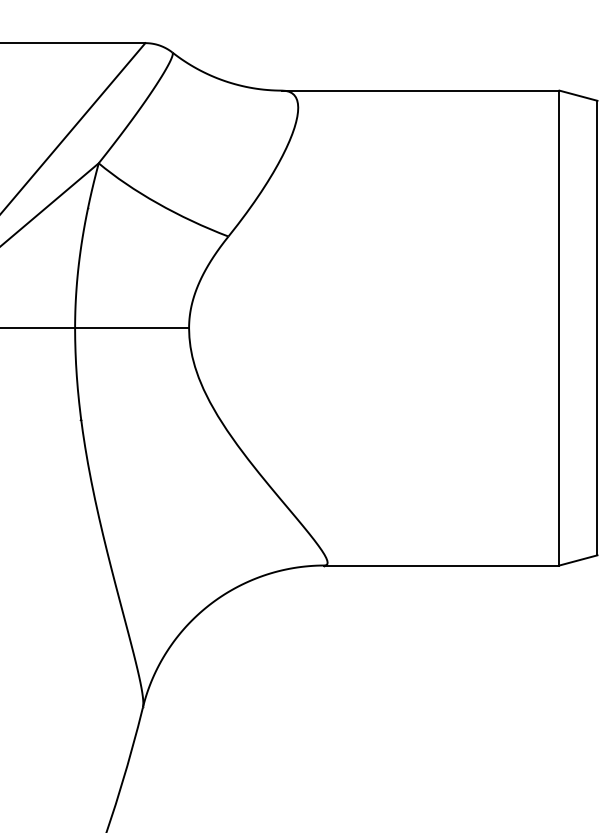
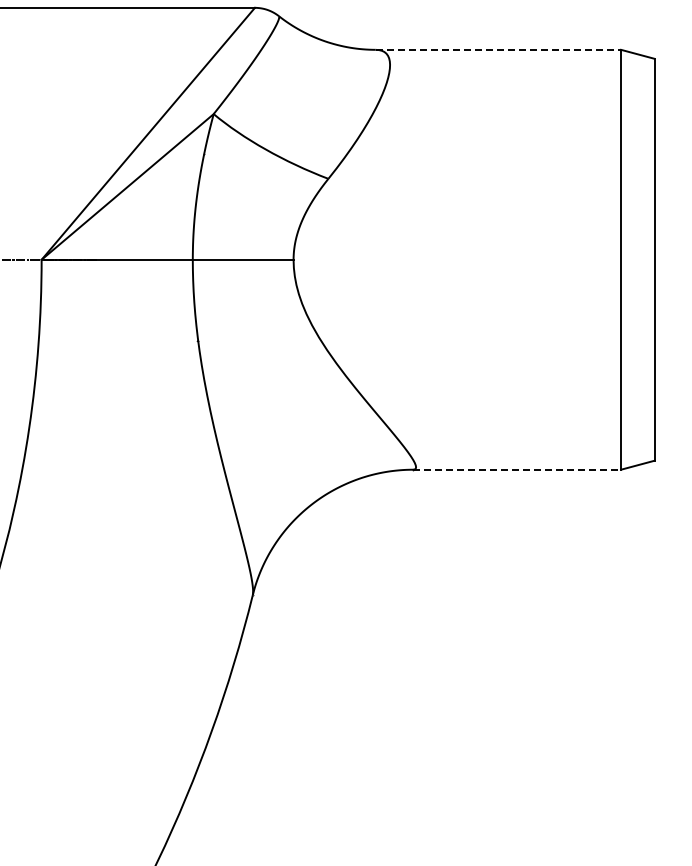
line: (420, 90) -> (498, 49), solid -> dashed
line: (442, 565) -> (517, 469), solid -> dashed

